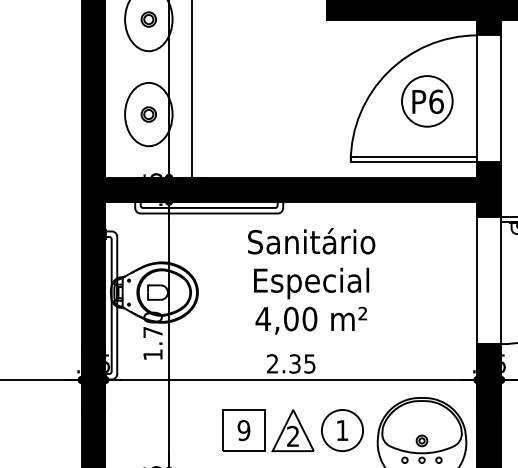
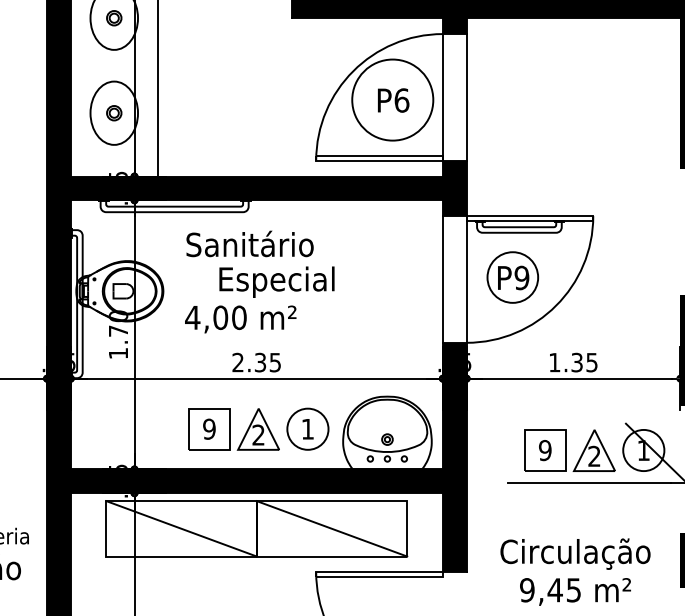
circle: (427, 100) -> (392, 99), size x1.6
text: (311, 240) -> (249, 243), moved
text: (311, 320) -> (240, 319), moved

